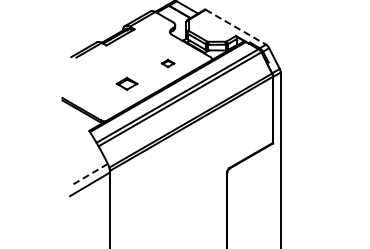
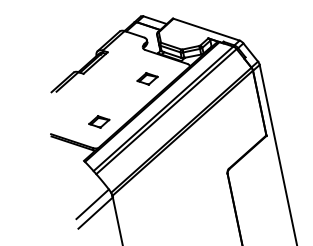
line: (235, 27) -> (206, 30), dashed -> solid
part: (167, 63) -> (146, 79), size x1.67
part: (126, 83) -> (98, 121), moved
line: (88, 175) -> (92, 204), dashed -> solid

